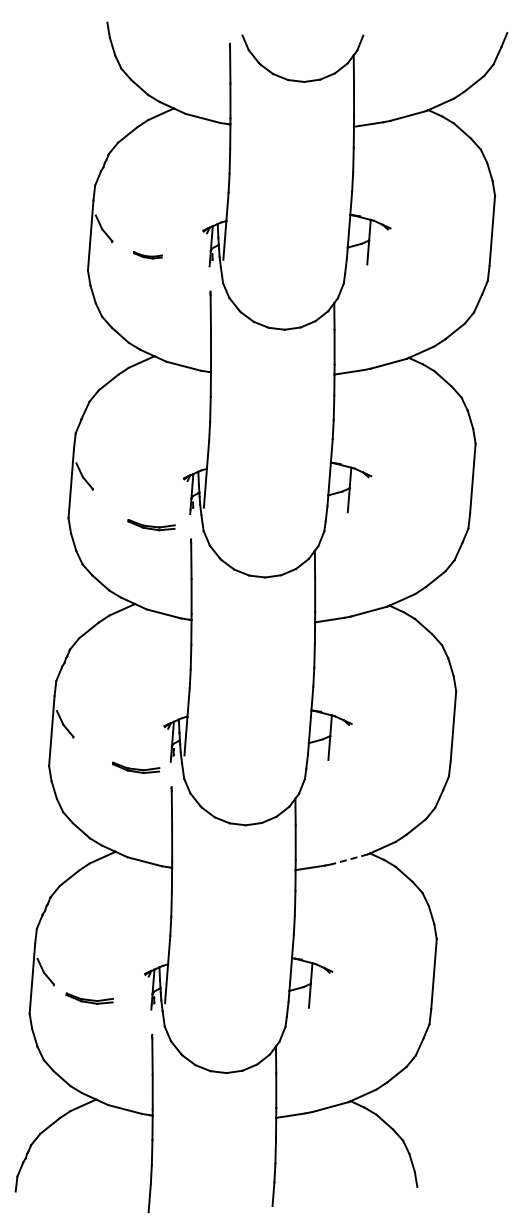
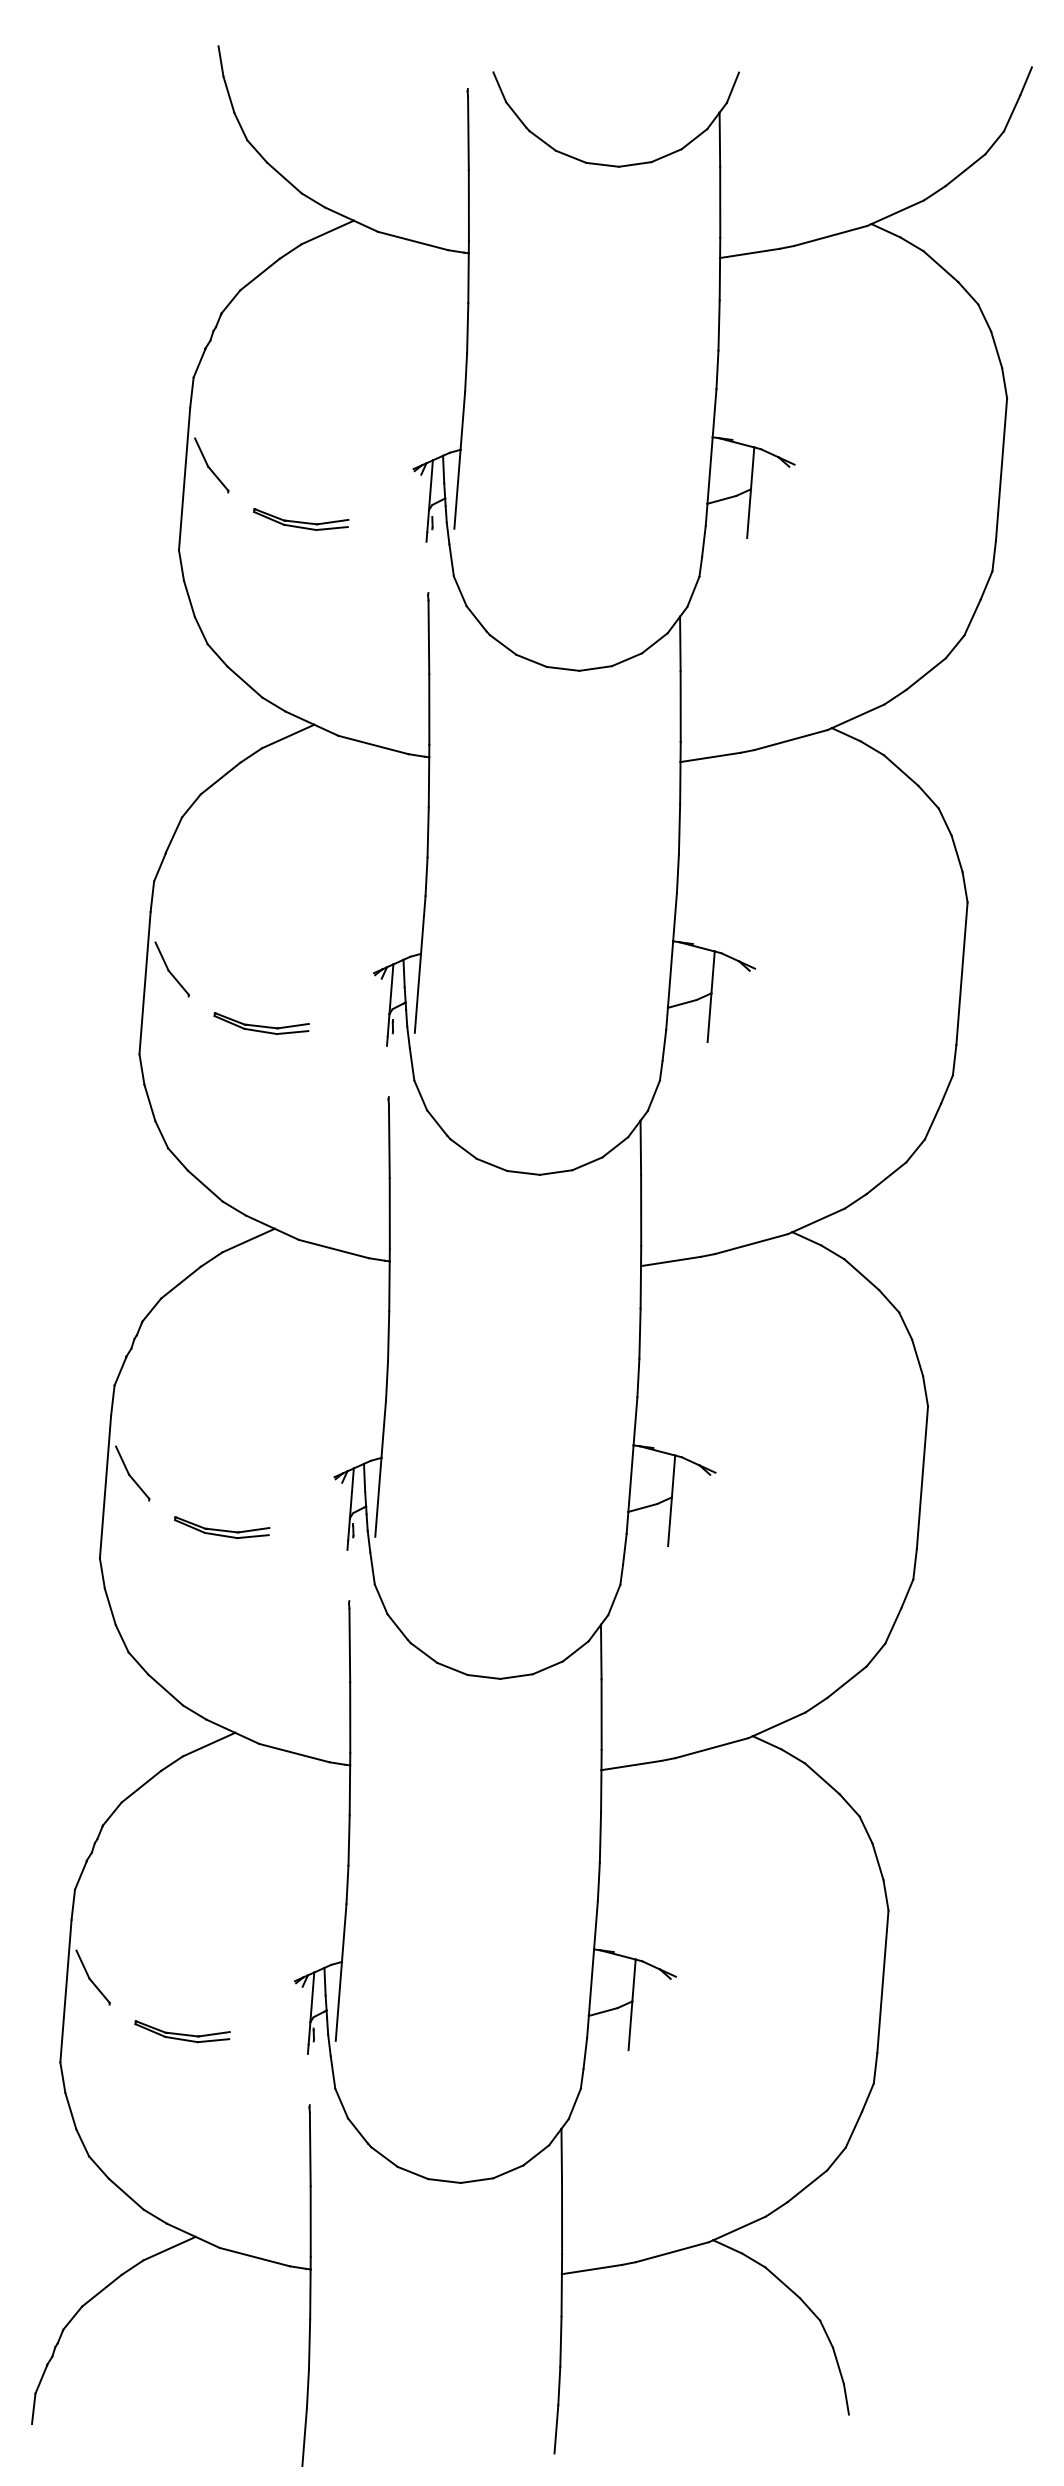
part: (147, 255) -> (300, 519), size x1.67
part: (151, 525) -> (261, 1024), moved
part: (136, 767) -> (222, 1526), moved
line: (349, 859) -> (711, 1748), dashed -> solid

